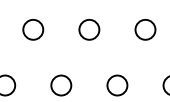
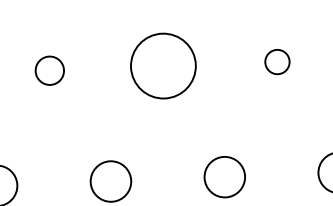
circle: (33, 29) -> (50, 69), size x0.7
circle: (89, 29) -> (163, 65), size x1.6
circle: (145, 29) -> (277, 61), size x0.6

